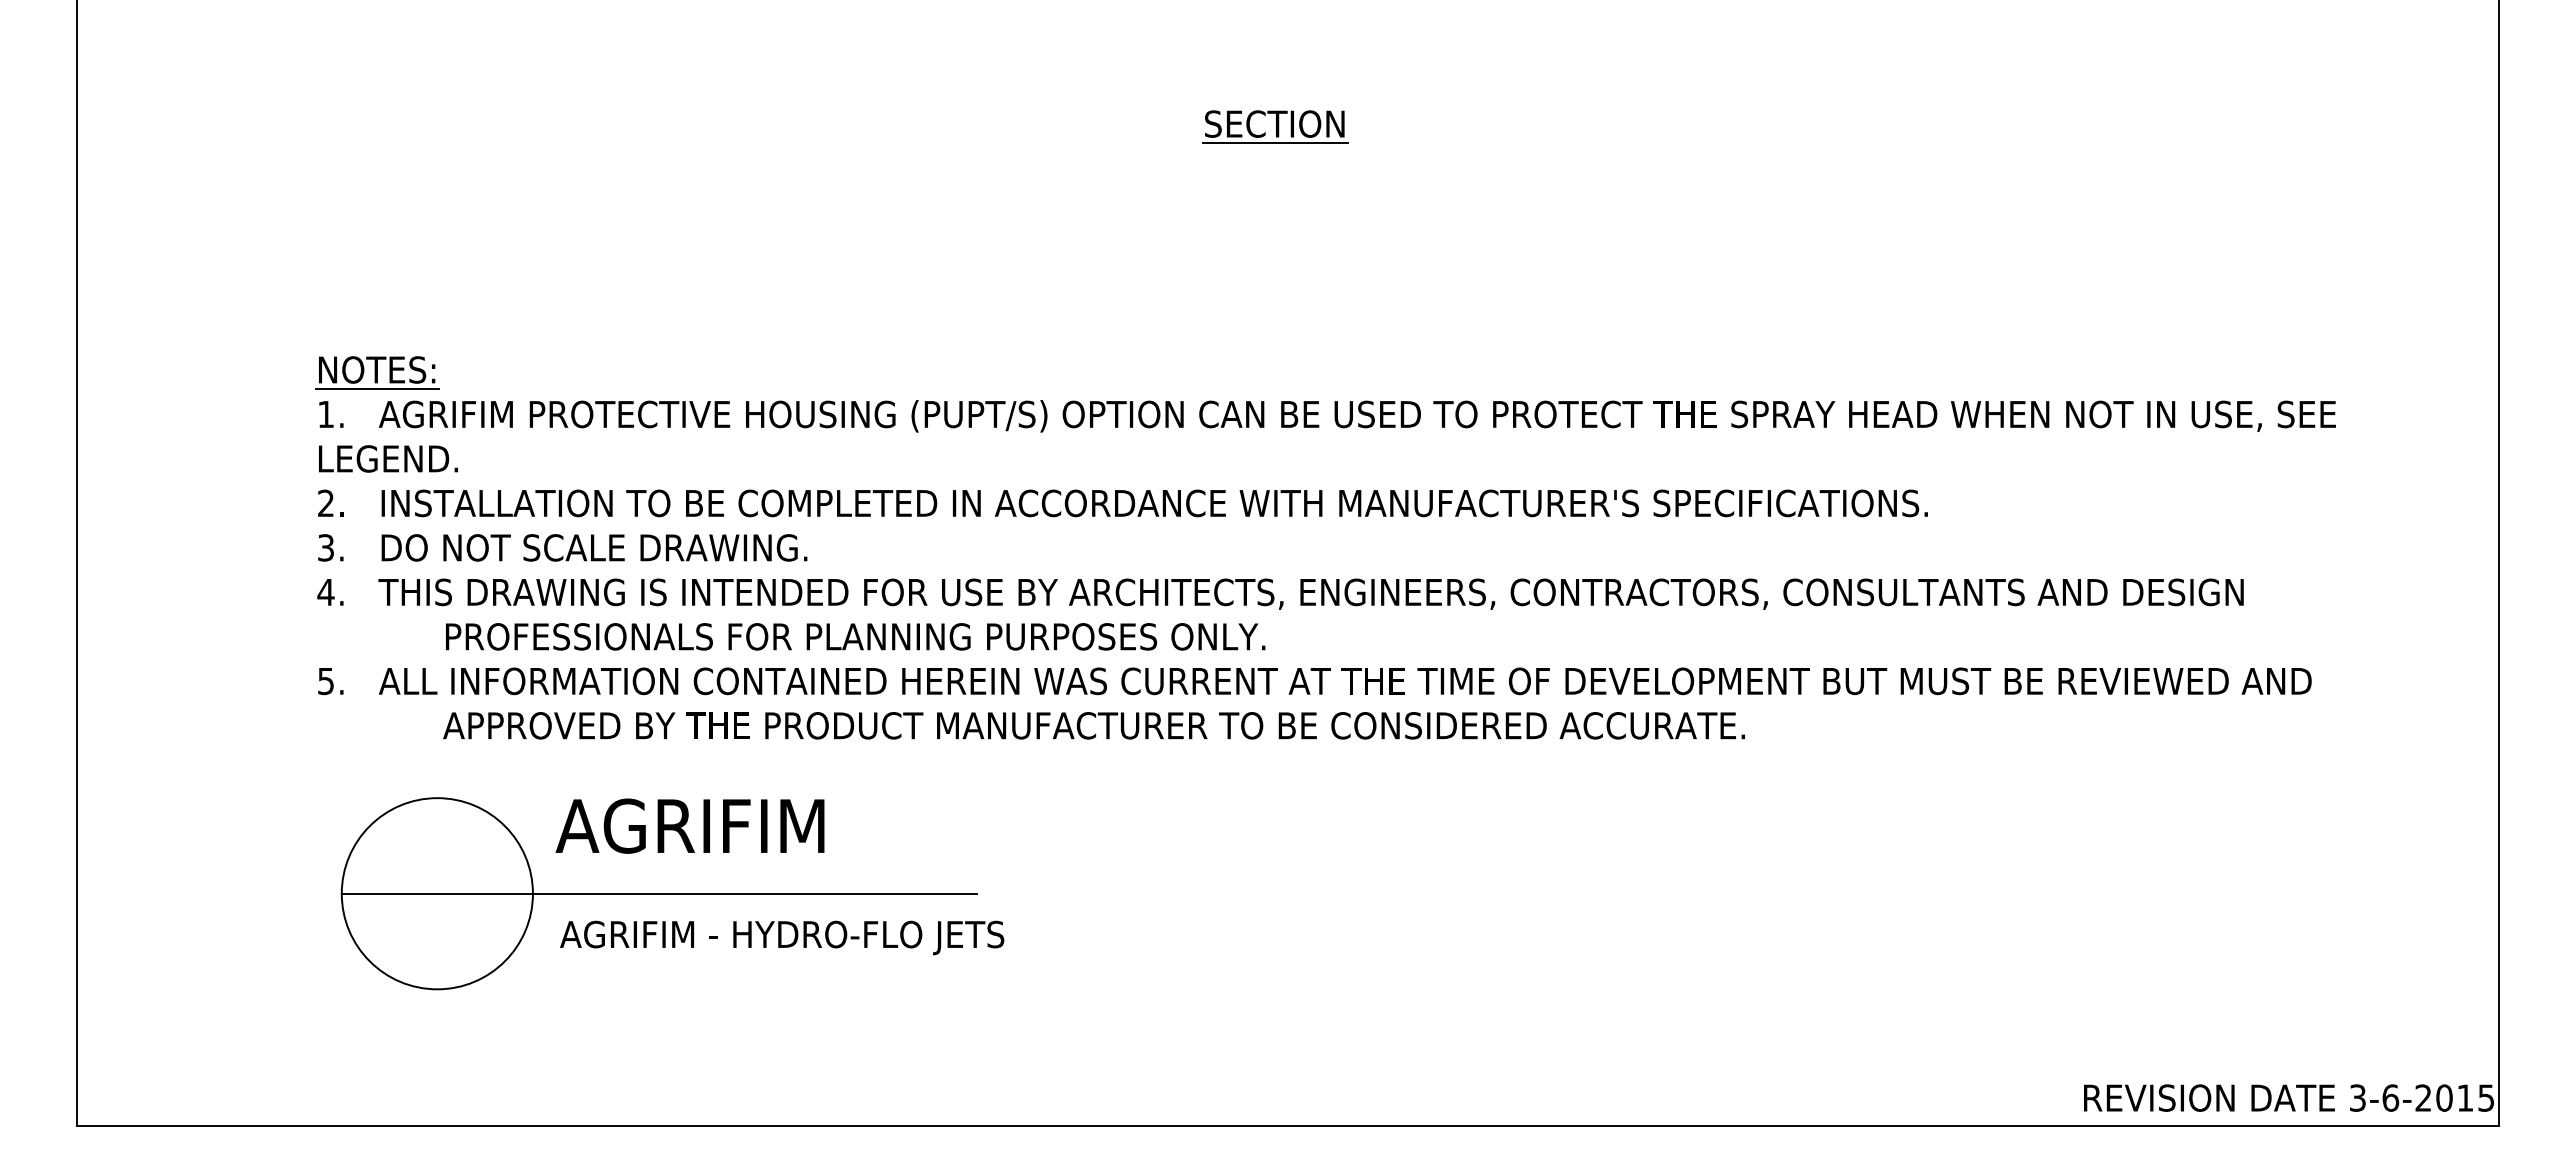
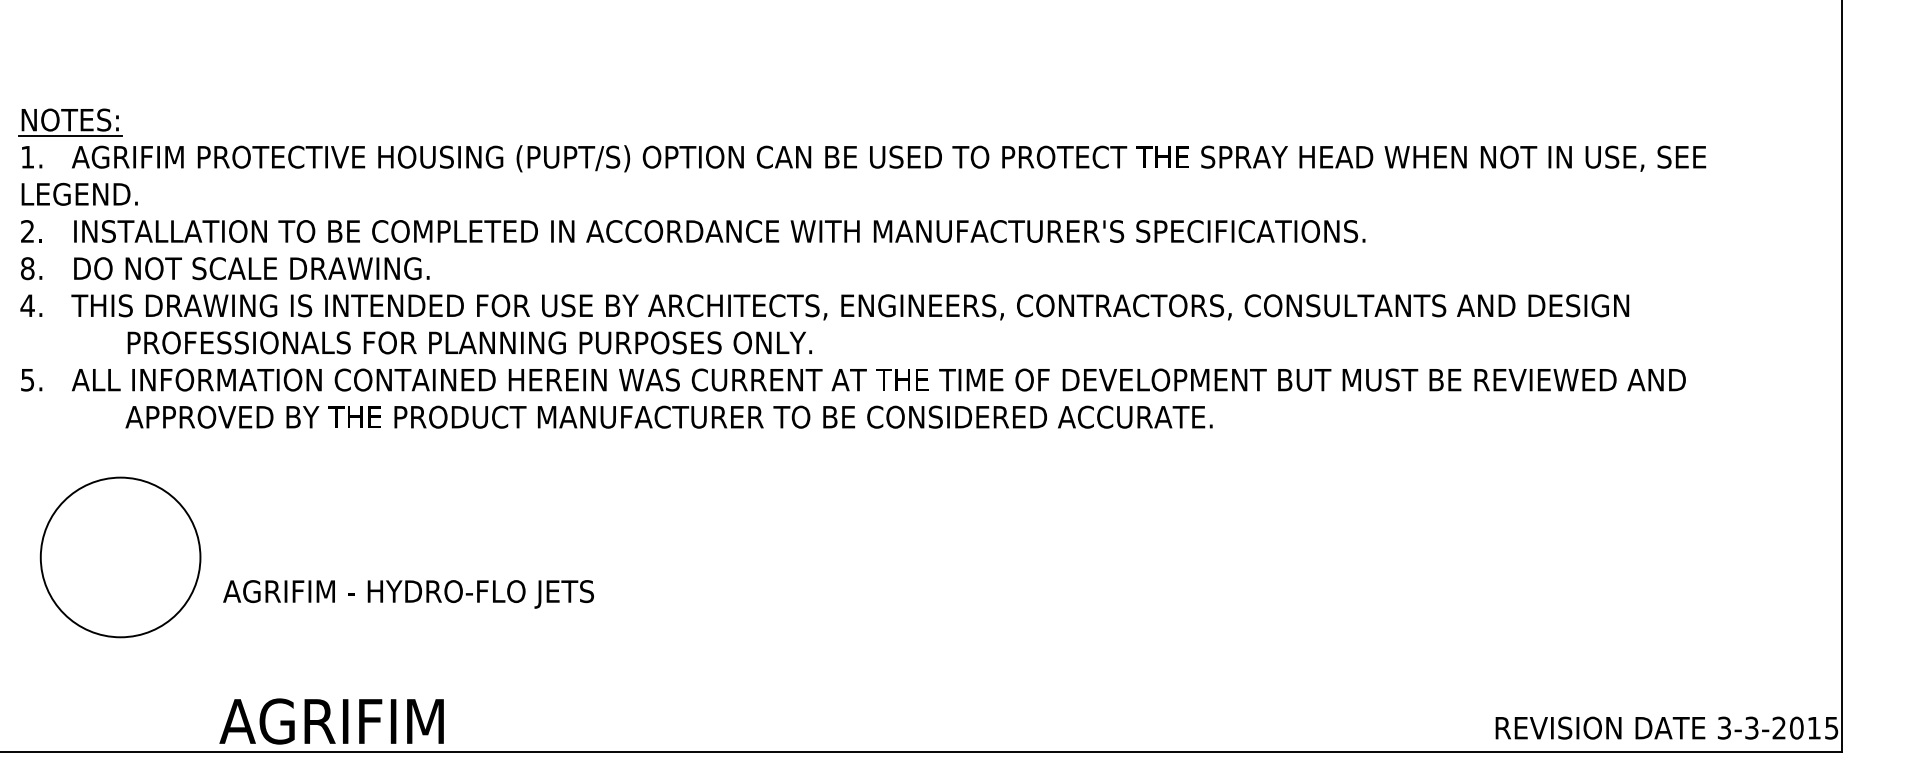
text: (326, 547) -> (28, 268), 3. -> 8.
text: (689, 825) -> (331, 720), moved
line: (658, 893) -> (305, 557), removed
text: (2390, 1097) -> (1751, 727), 3-6-2015 -> 3-3-2015

